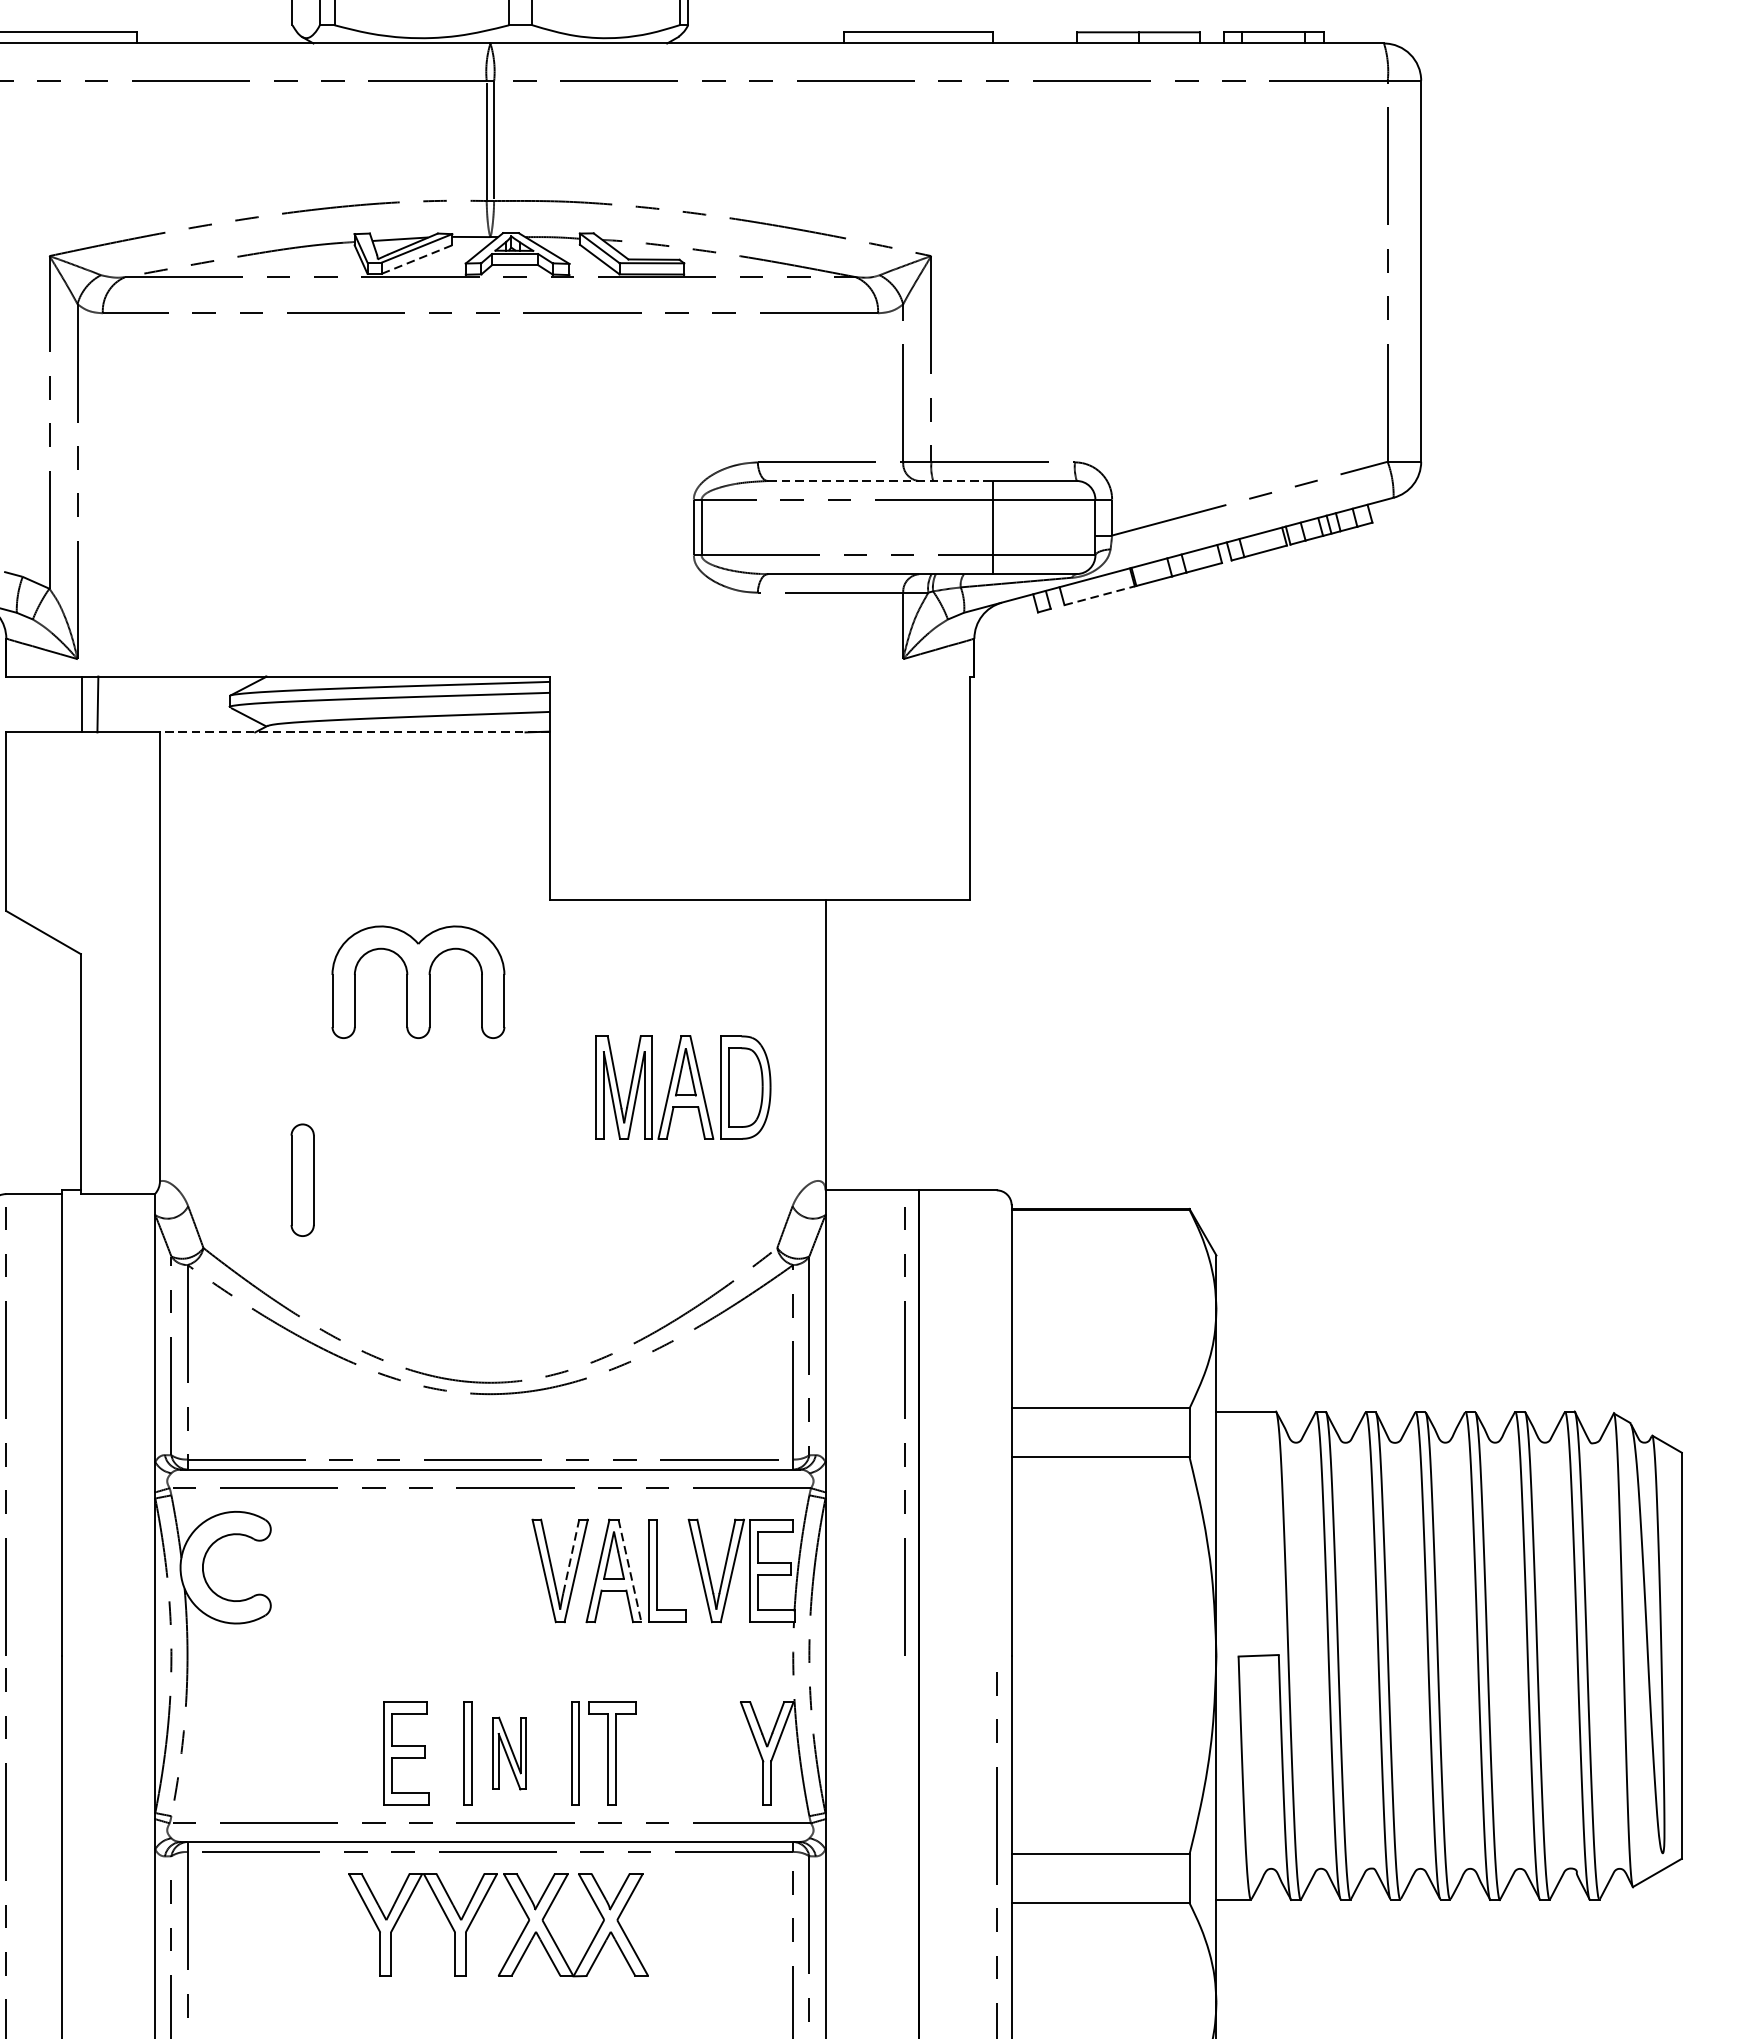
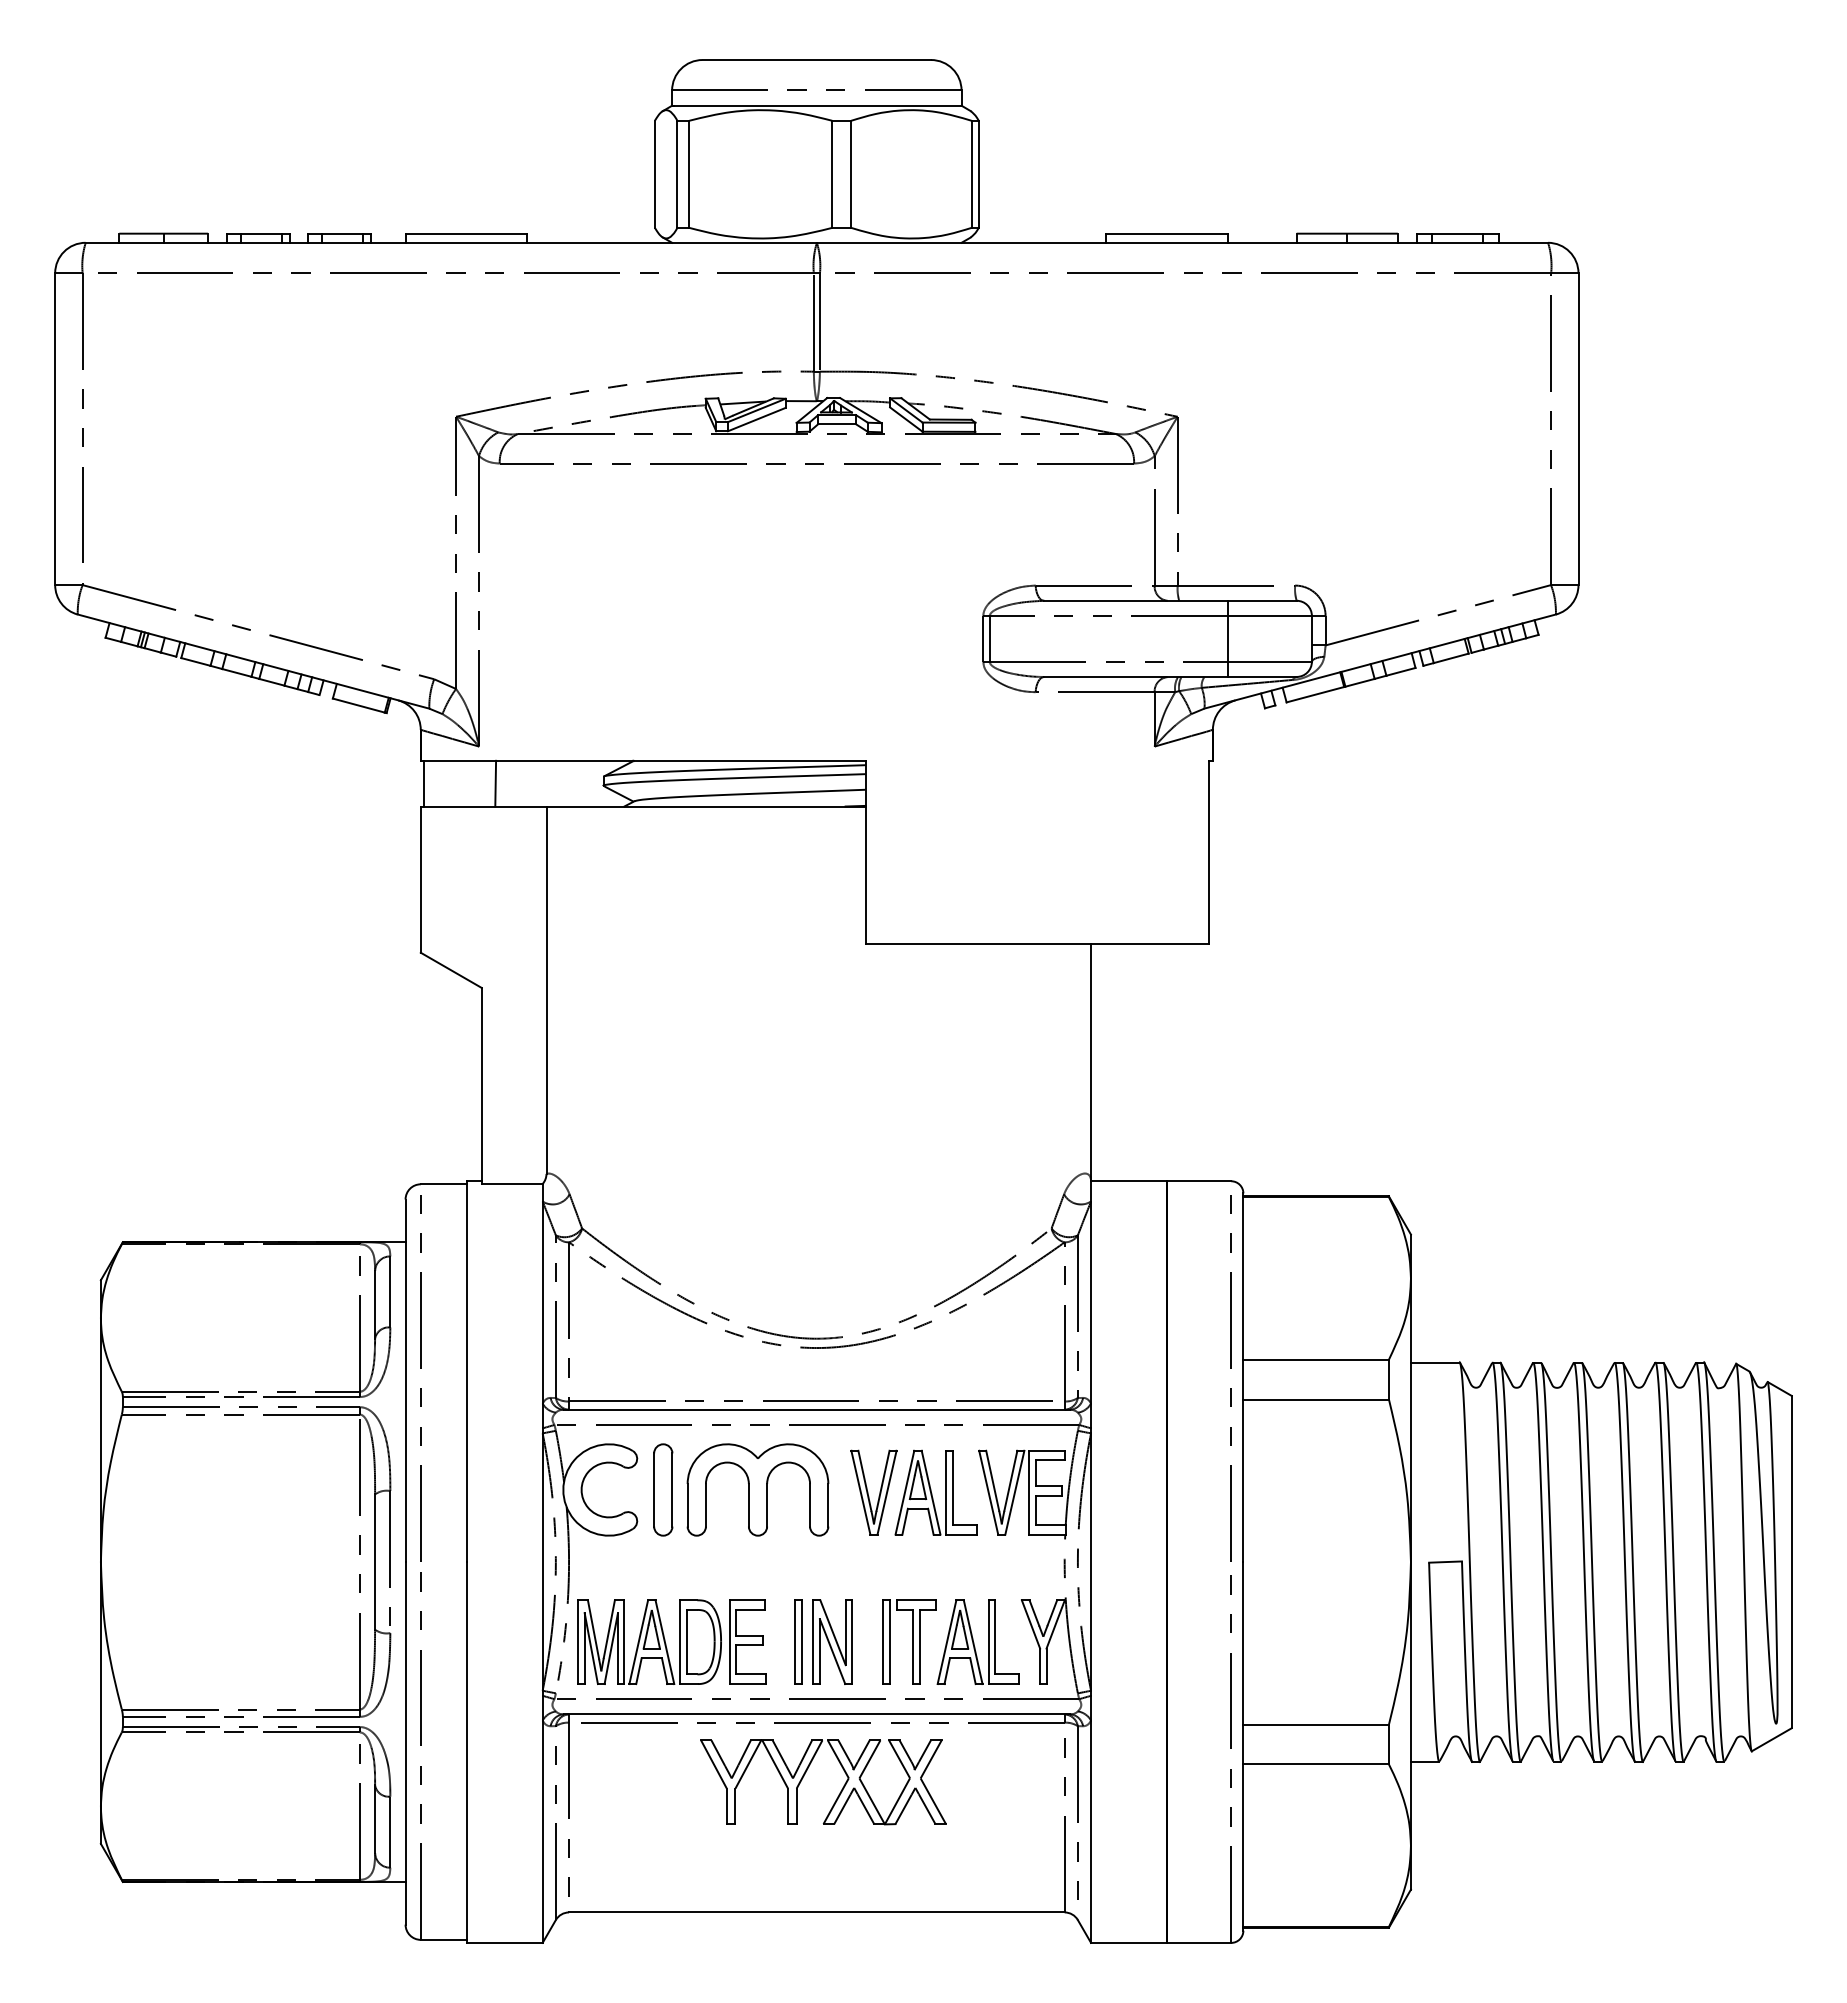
line: (417, 259) -> (757, 419), dashed -> solid
line: (881, 480) -> (1136, 600), dashed -> solid
line: (1099, 595) -> (1315, 694), dashed -> solid
line: (81, 704) -> (423, 783), moved
line: (355, 732) -> (706, 806), dashed -> solid
part: (417, 981) -> (757, 1489), moved
part: (683, 1086) -> (649, 1641), moved
part: (302, 1179) -> (663, 1489), moved
line: (904, 1419) -> (1230, 1368), moved
line: (571, 1556) -> (883, 1480), dashed -> solid
line: (630, 1570) -> (931, 1492), dashed -> solid
part: (509, 1752) -> (832, 1641), size x1.43
part: (686, 1752) -> (977, 1641), added

